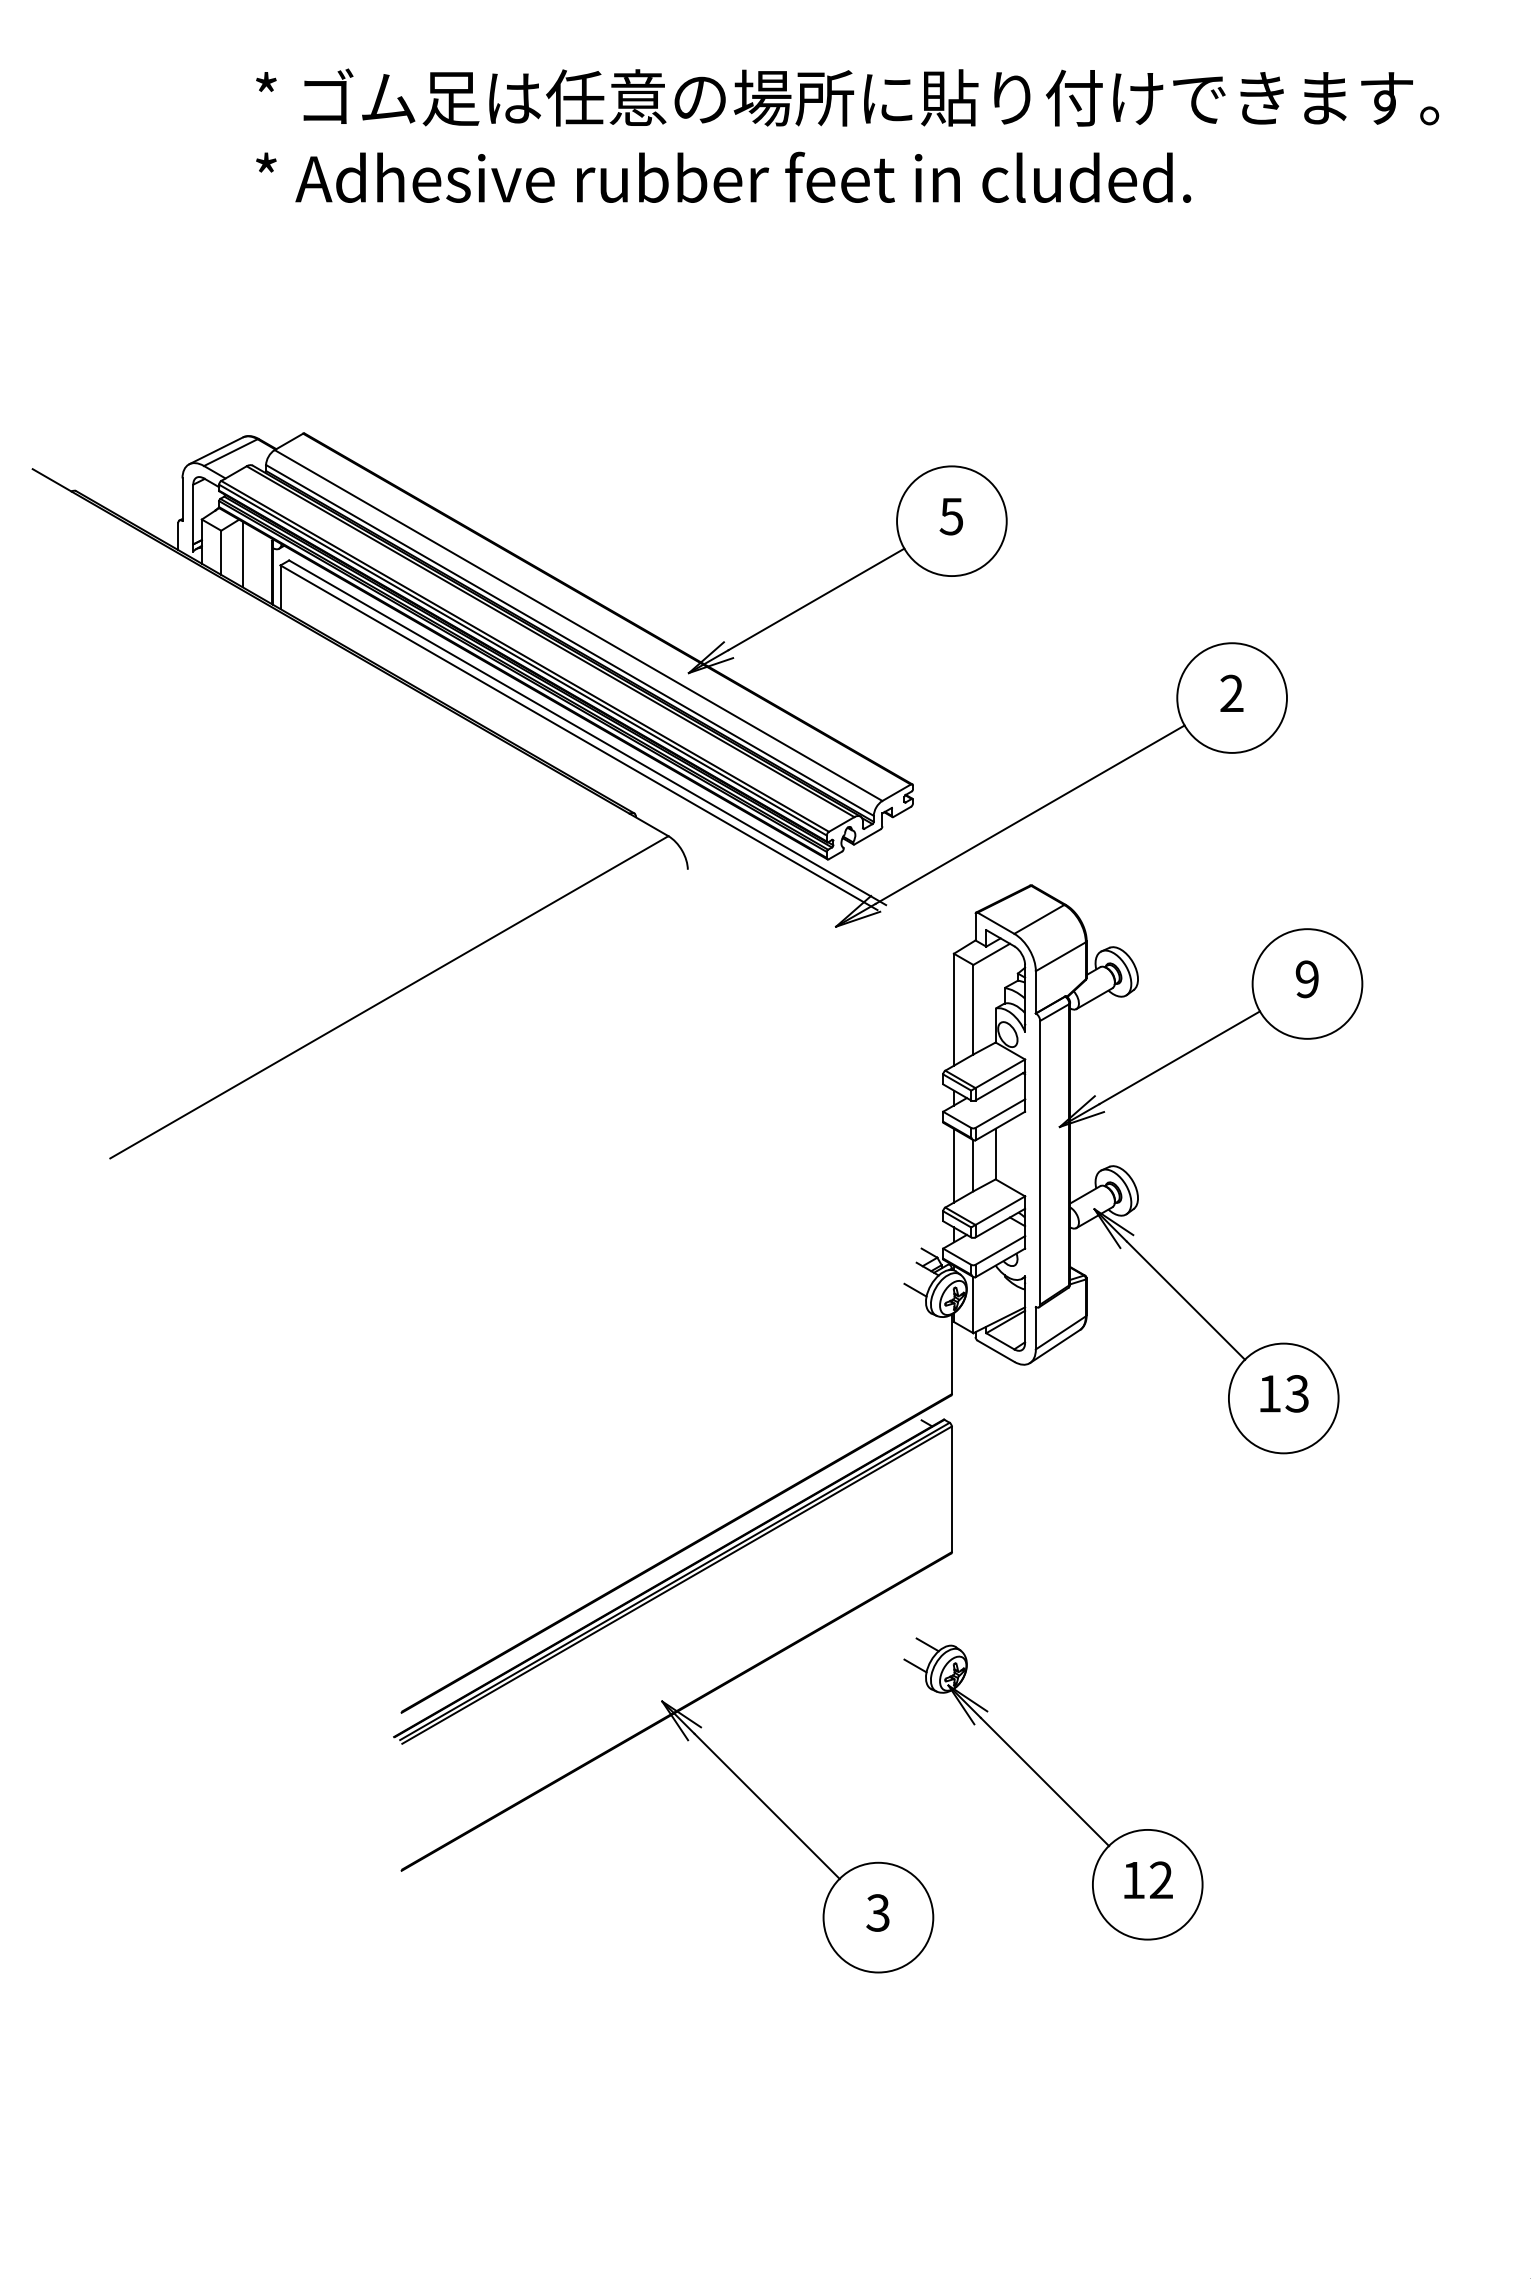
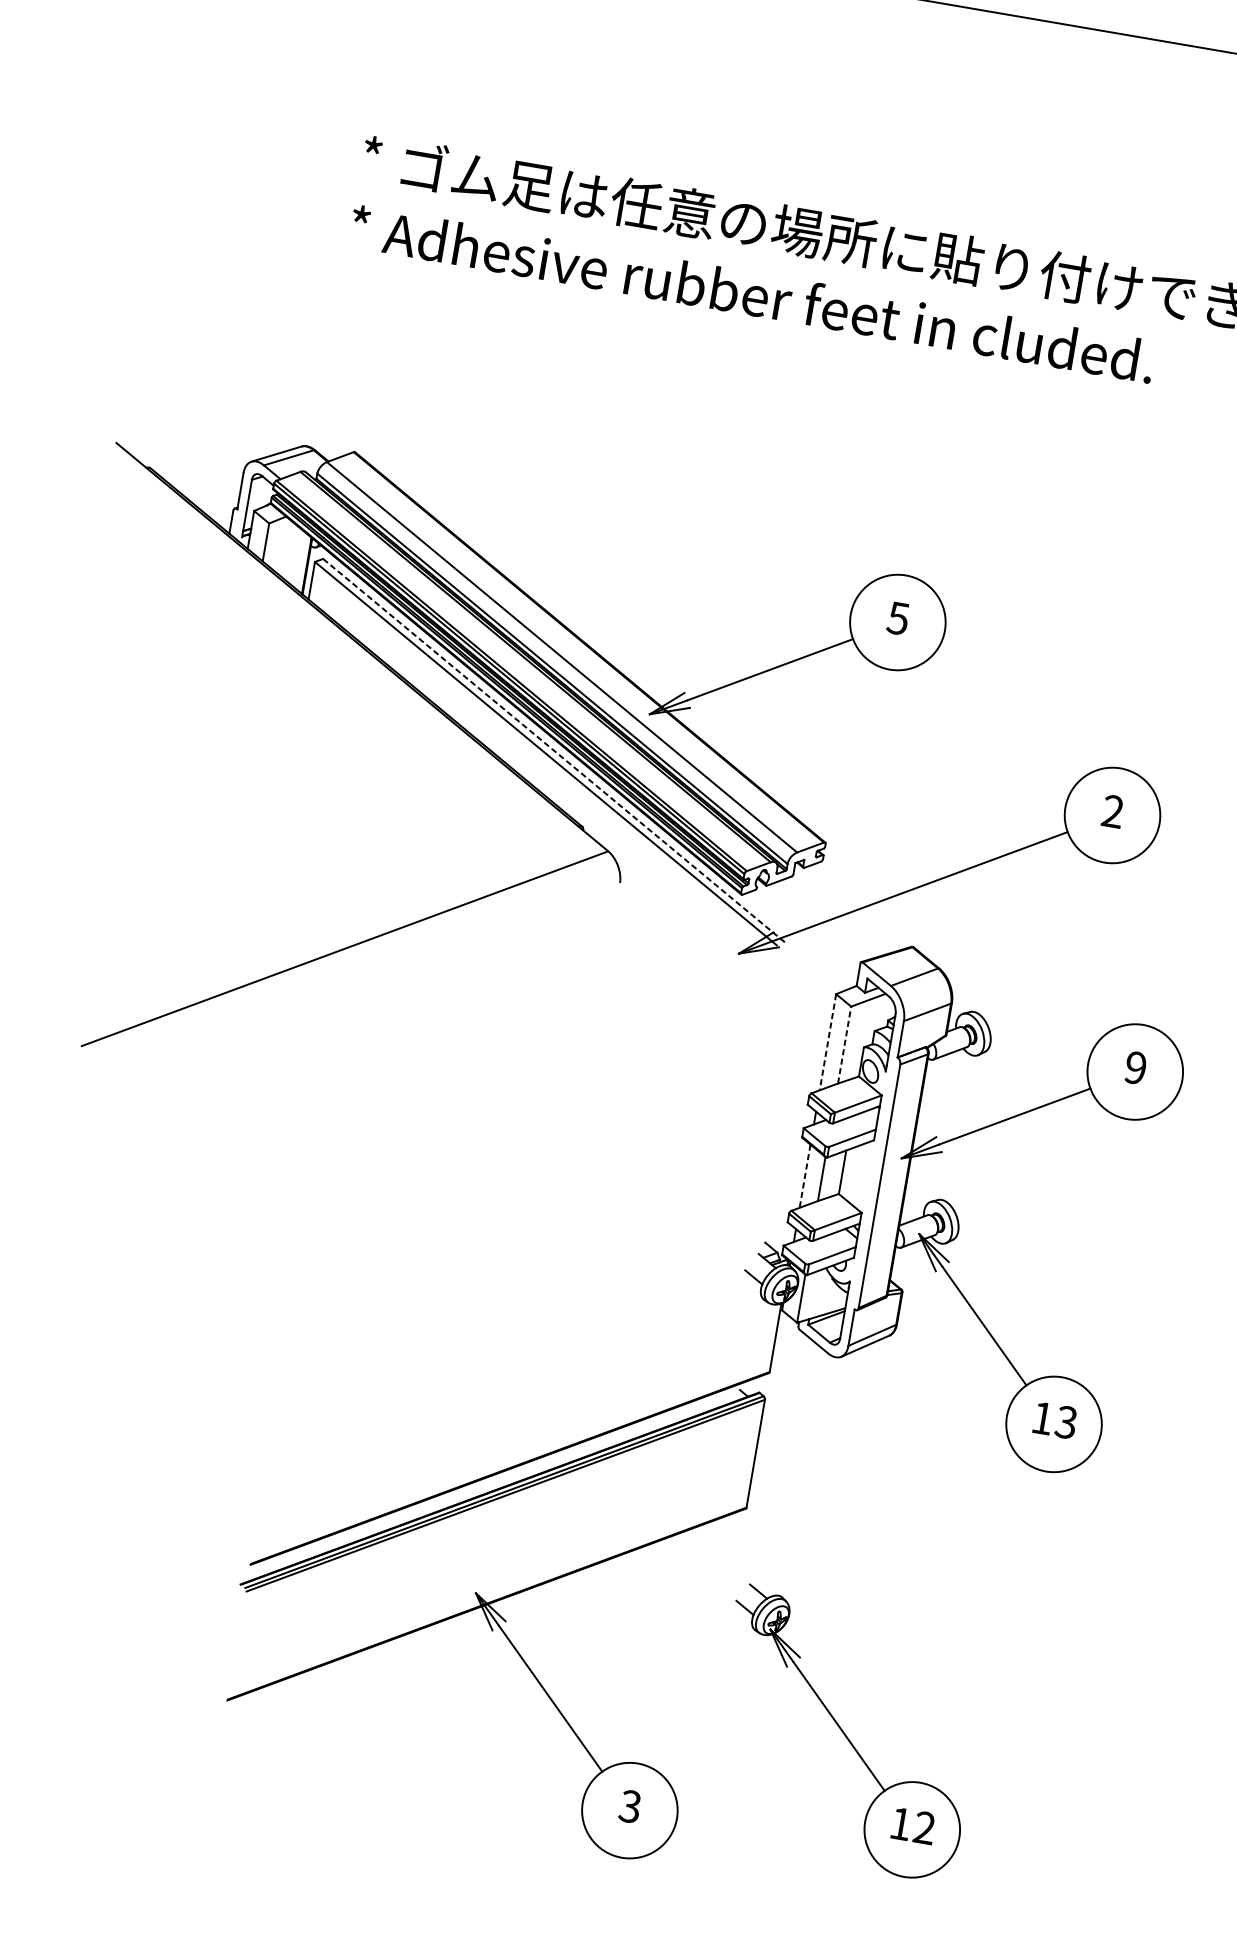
line: (242, 554) -> (283, 546), removed
line: (587, 732) -> (554, 750), solid -> dashed
line: (953, 1009) -> (827, 1041), solid -> dashed
line: (973, 1009) -> (844, 1044), solid -> dashed
line: (953, 1165) -> (804, 1175), solid -> dashed
part: (1053, 1788) -> (845, 1733), moved

